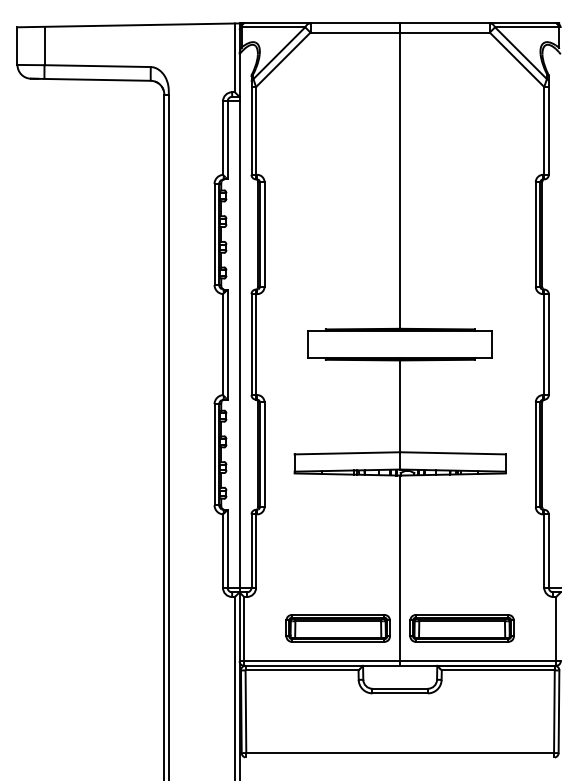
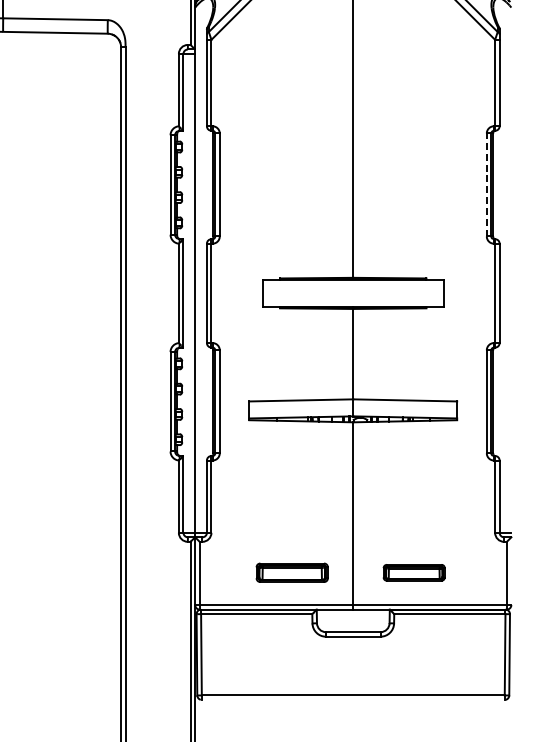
line: (535, 234) -> (486, 184), solid -> dashed
part: (337, 628) -> (291, 572), size x0.7
part: (461, 628) -> (413, 572), size x0.6

